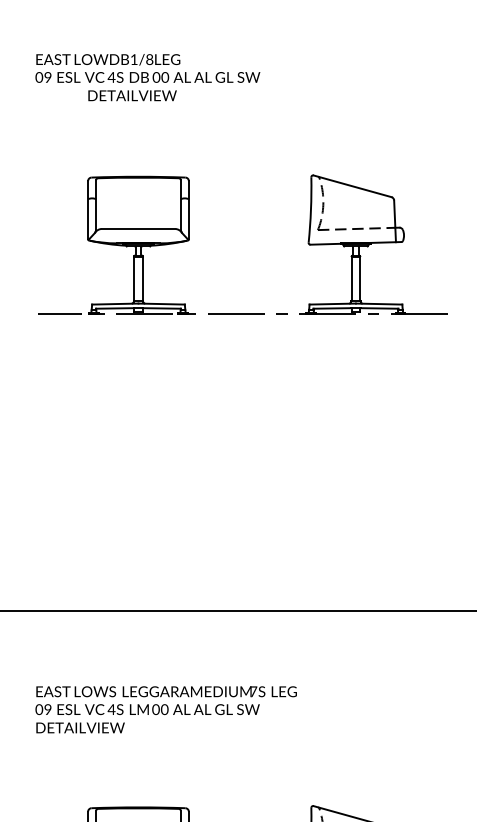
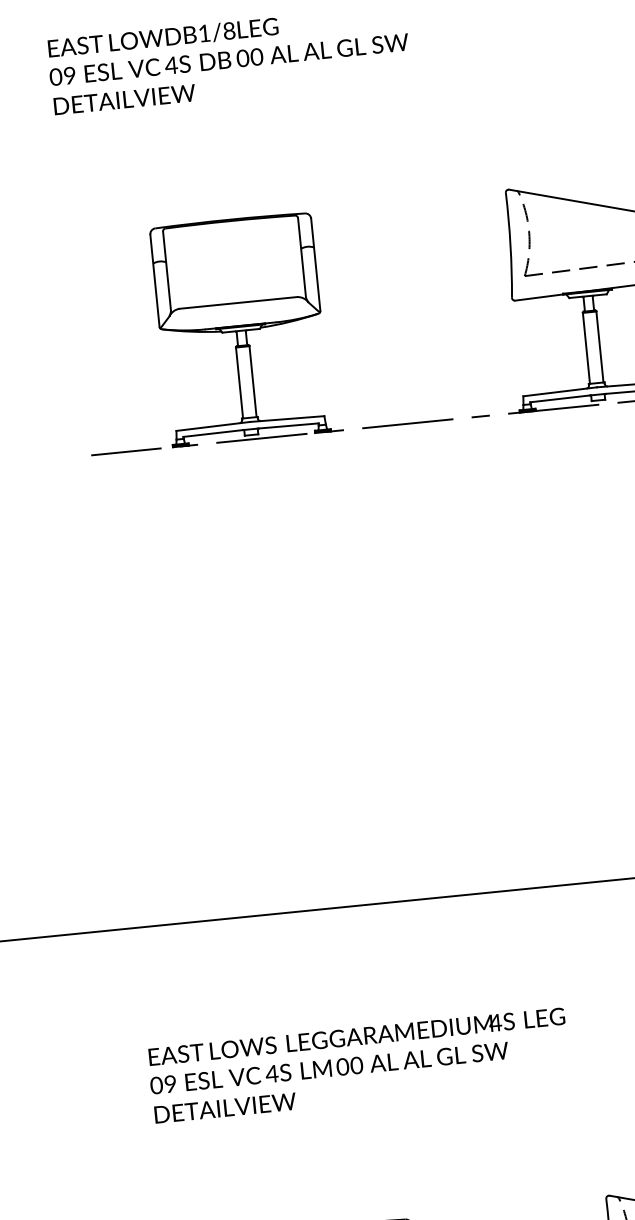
text: (132, 95) -> (124, 99), moved
text: (253, 691) -> (495, 1022), 7S -> 4S

